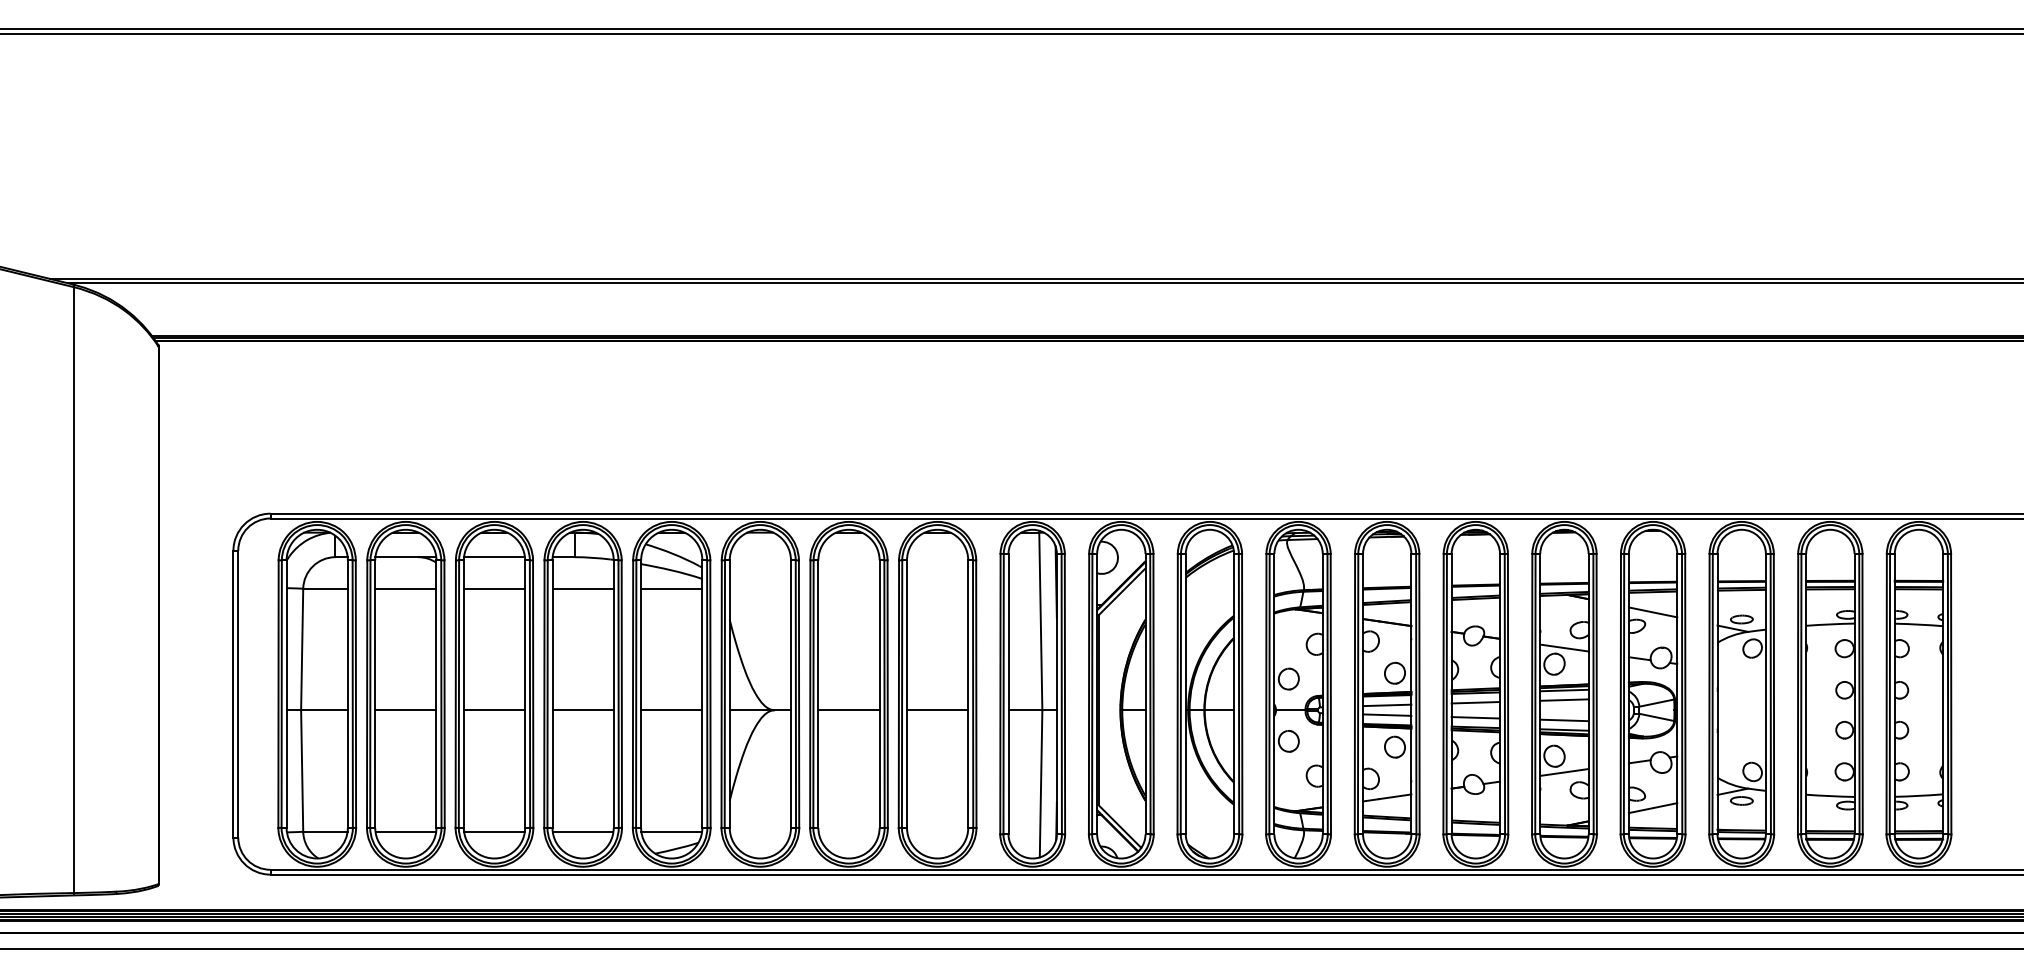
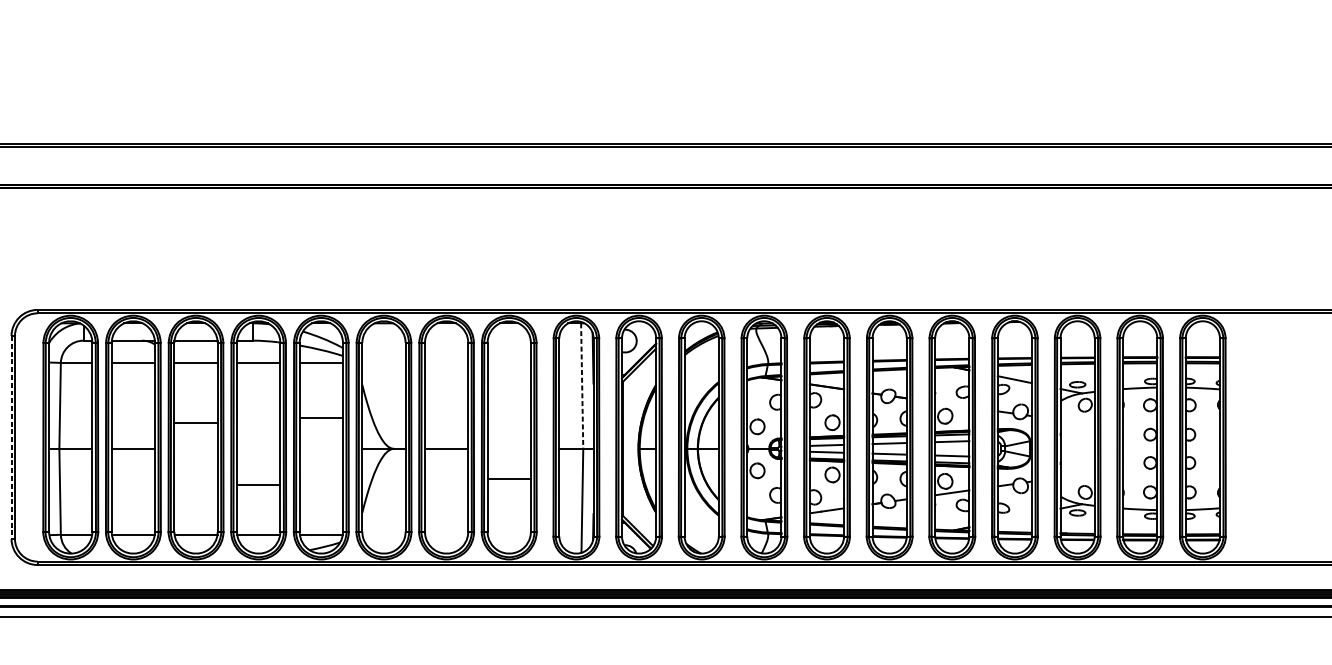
line: (1040, 621) -> (581, 386), solid -> dashed
line: (1564, 647) -> (952, 404), removed
line: (233, 694) -> (11, 437), solid -> dashed
line: (494, 710) -> (196, 423), moved
line: (582, 710) -> (258, 485), moved
line: (671, 710) -> (321, 417), moved
line: (937, 710) -> (509, 478), moved
line: (1652, 808) -> (1014, 518), removed

